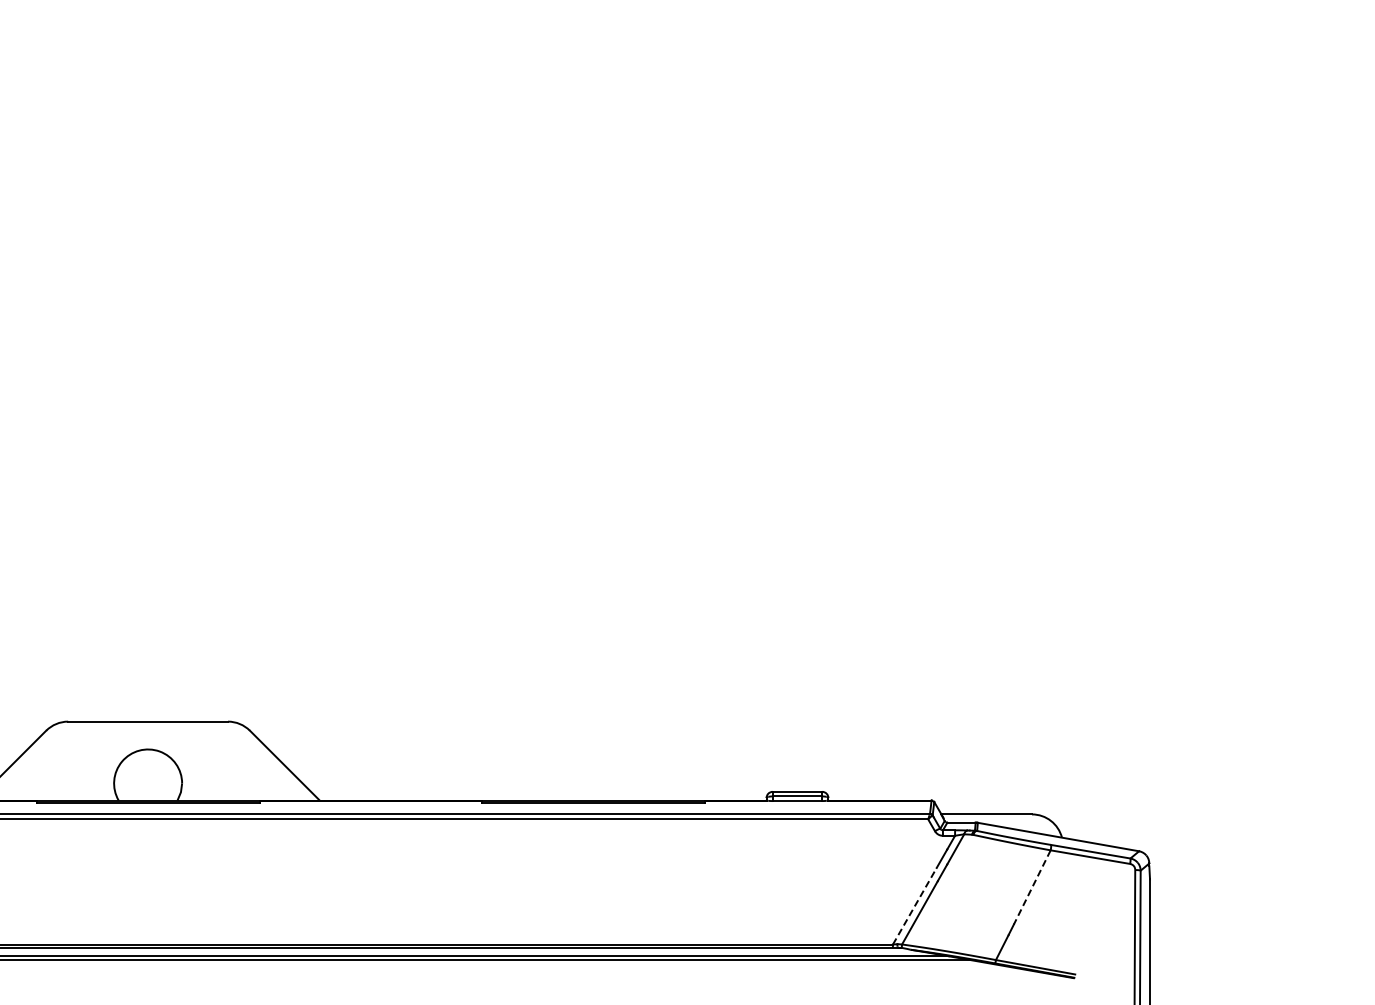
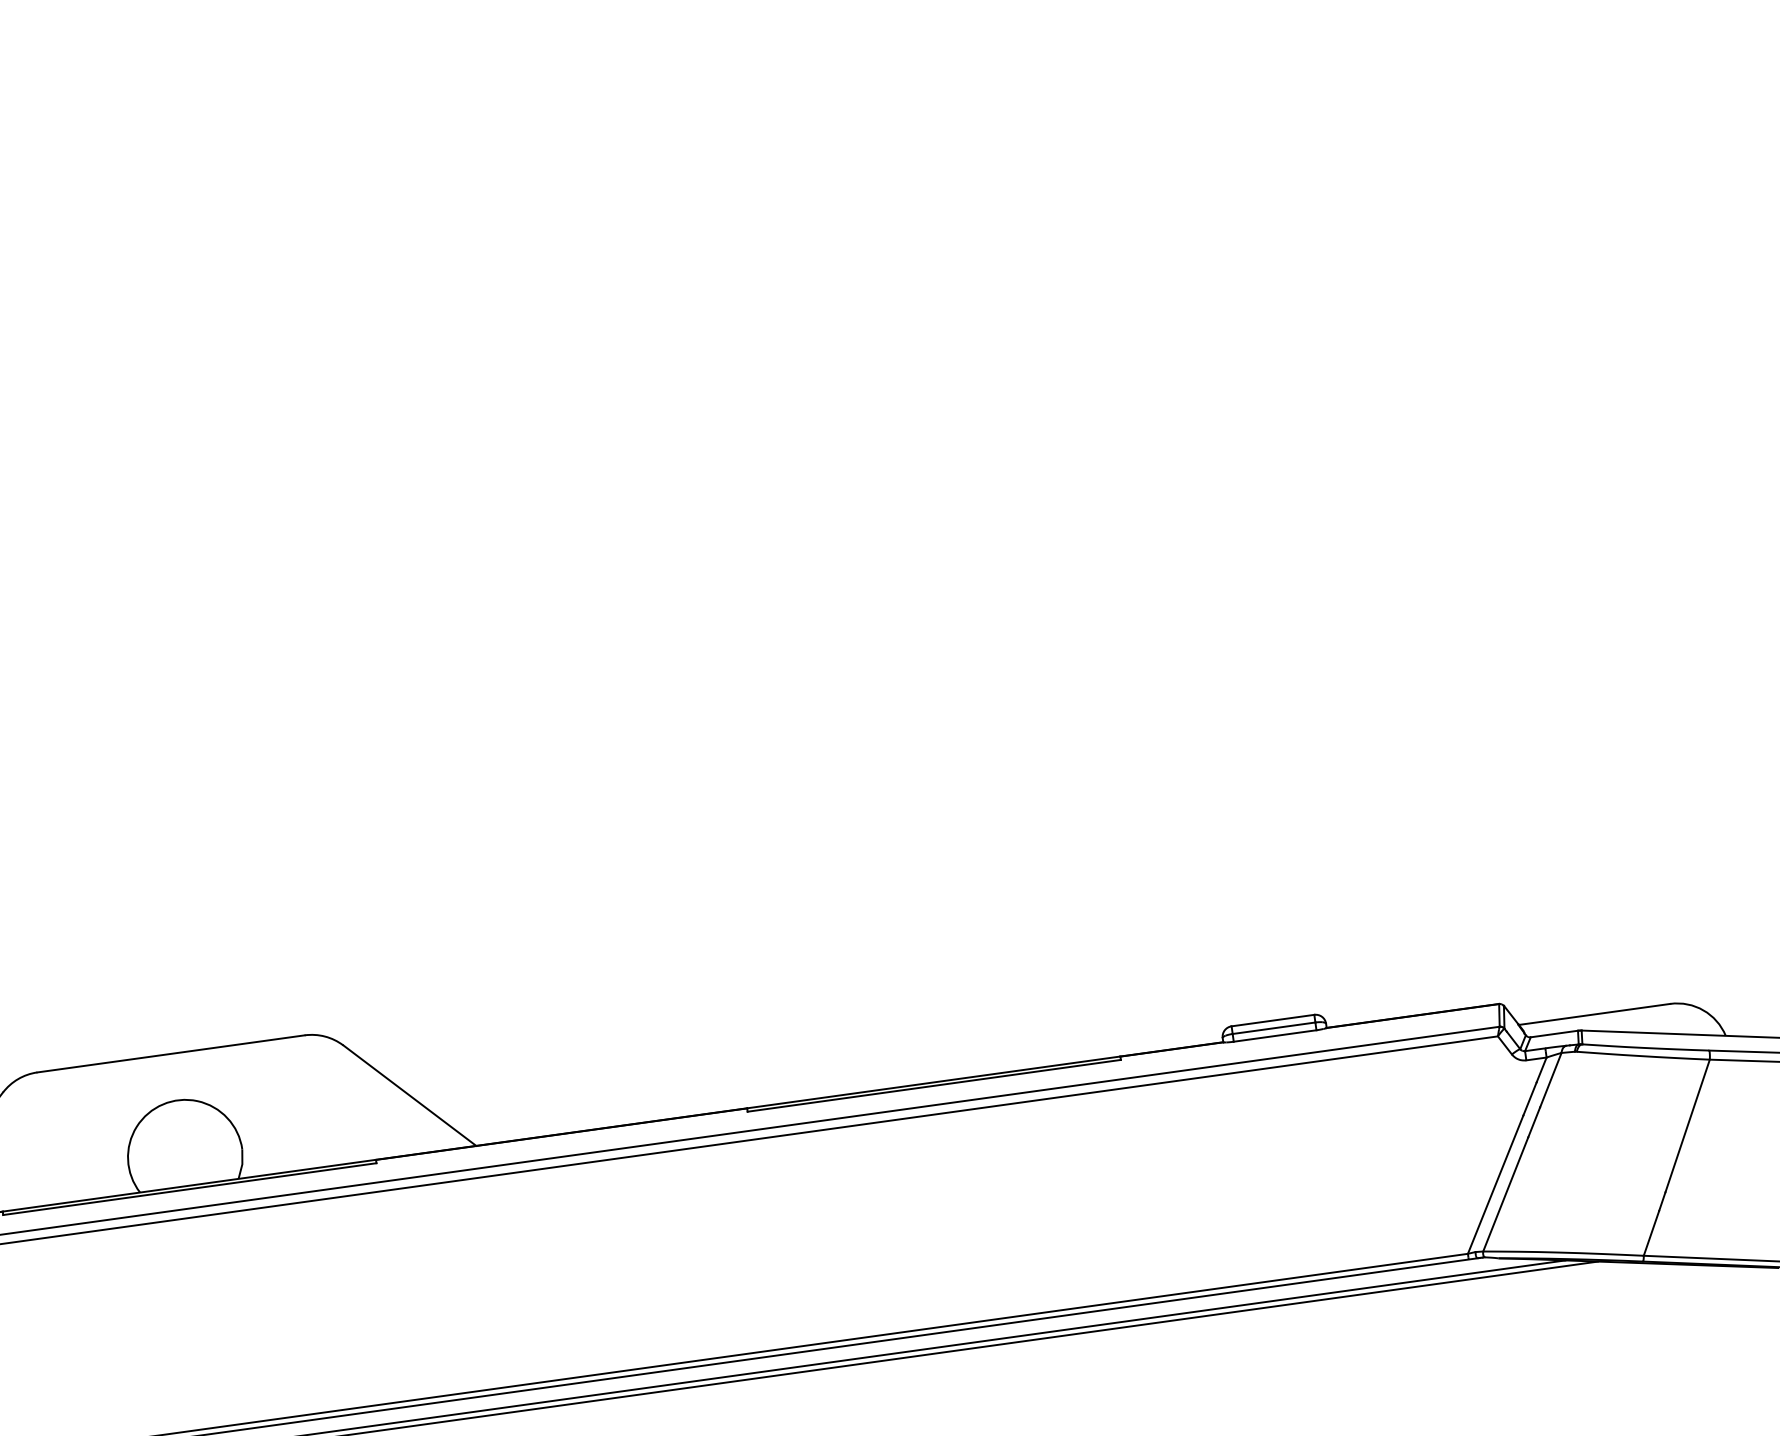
line: (1032, 887) -> (1688, 1126), dashed -> solid
line: (915, 905) -> (1496, 1183), dashed -> solid

